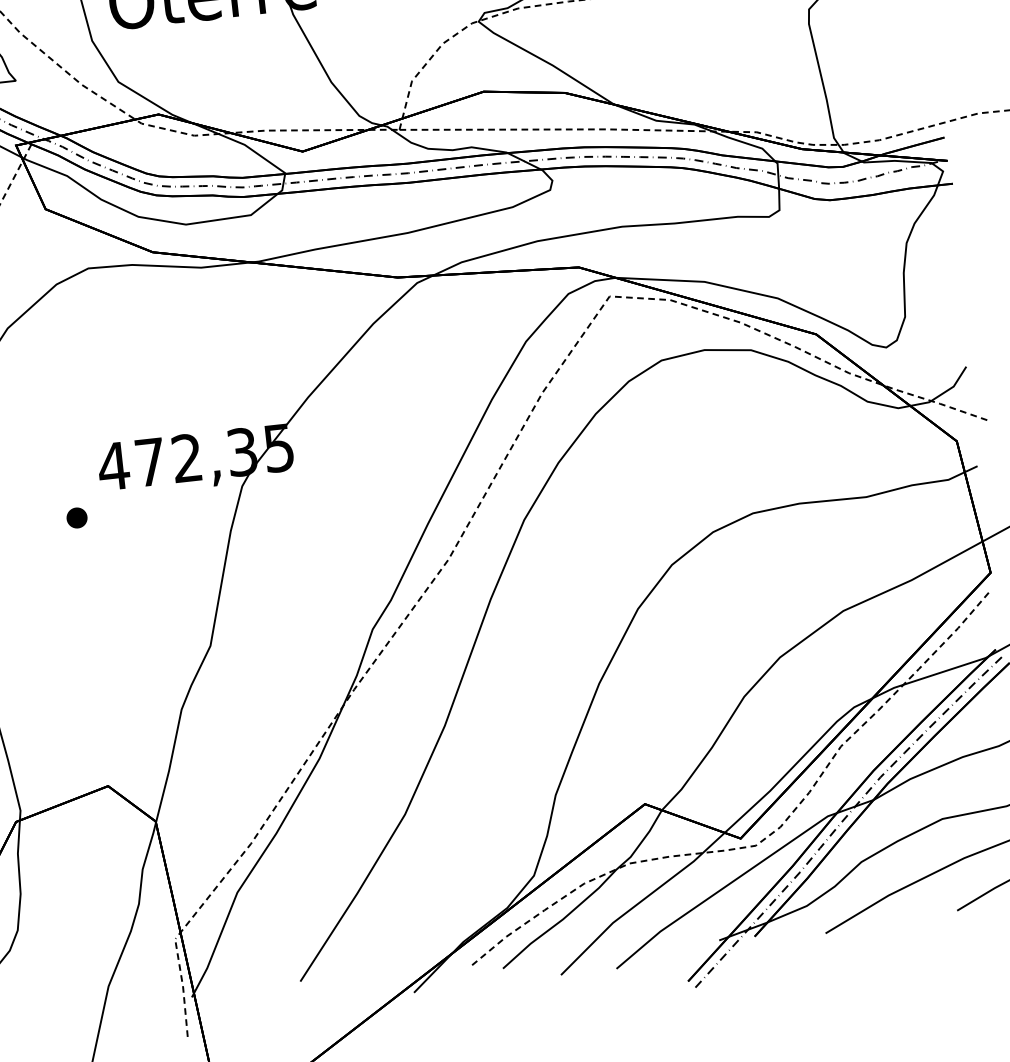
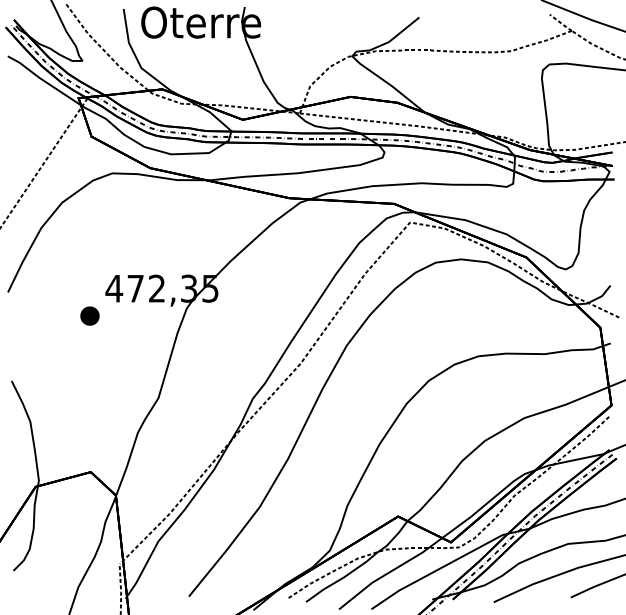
part: (76, 517) -> (89, 315), size x1.6

